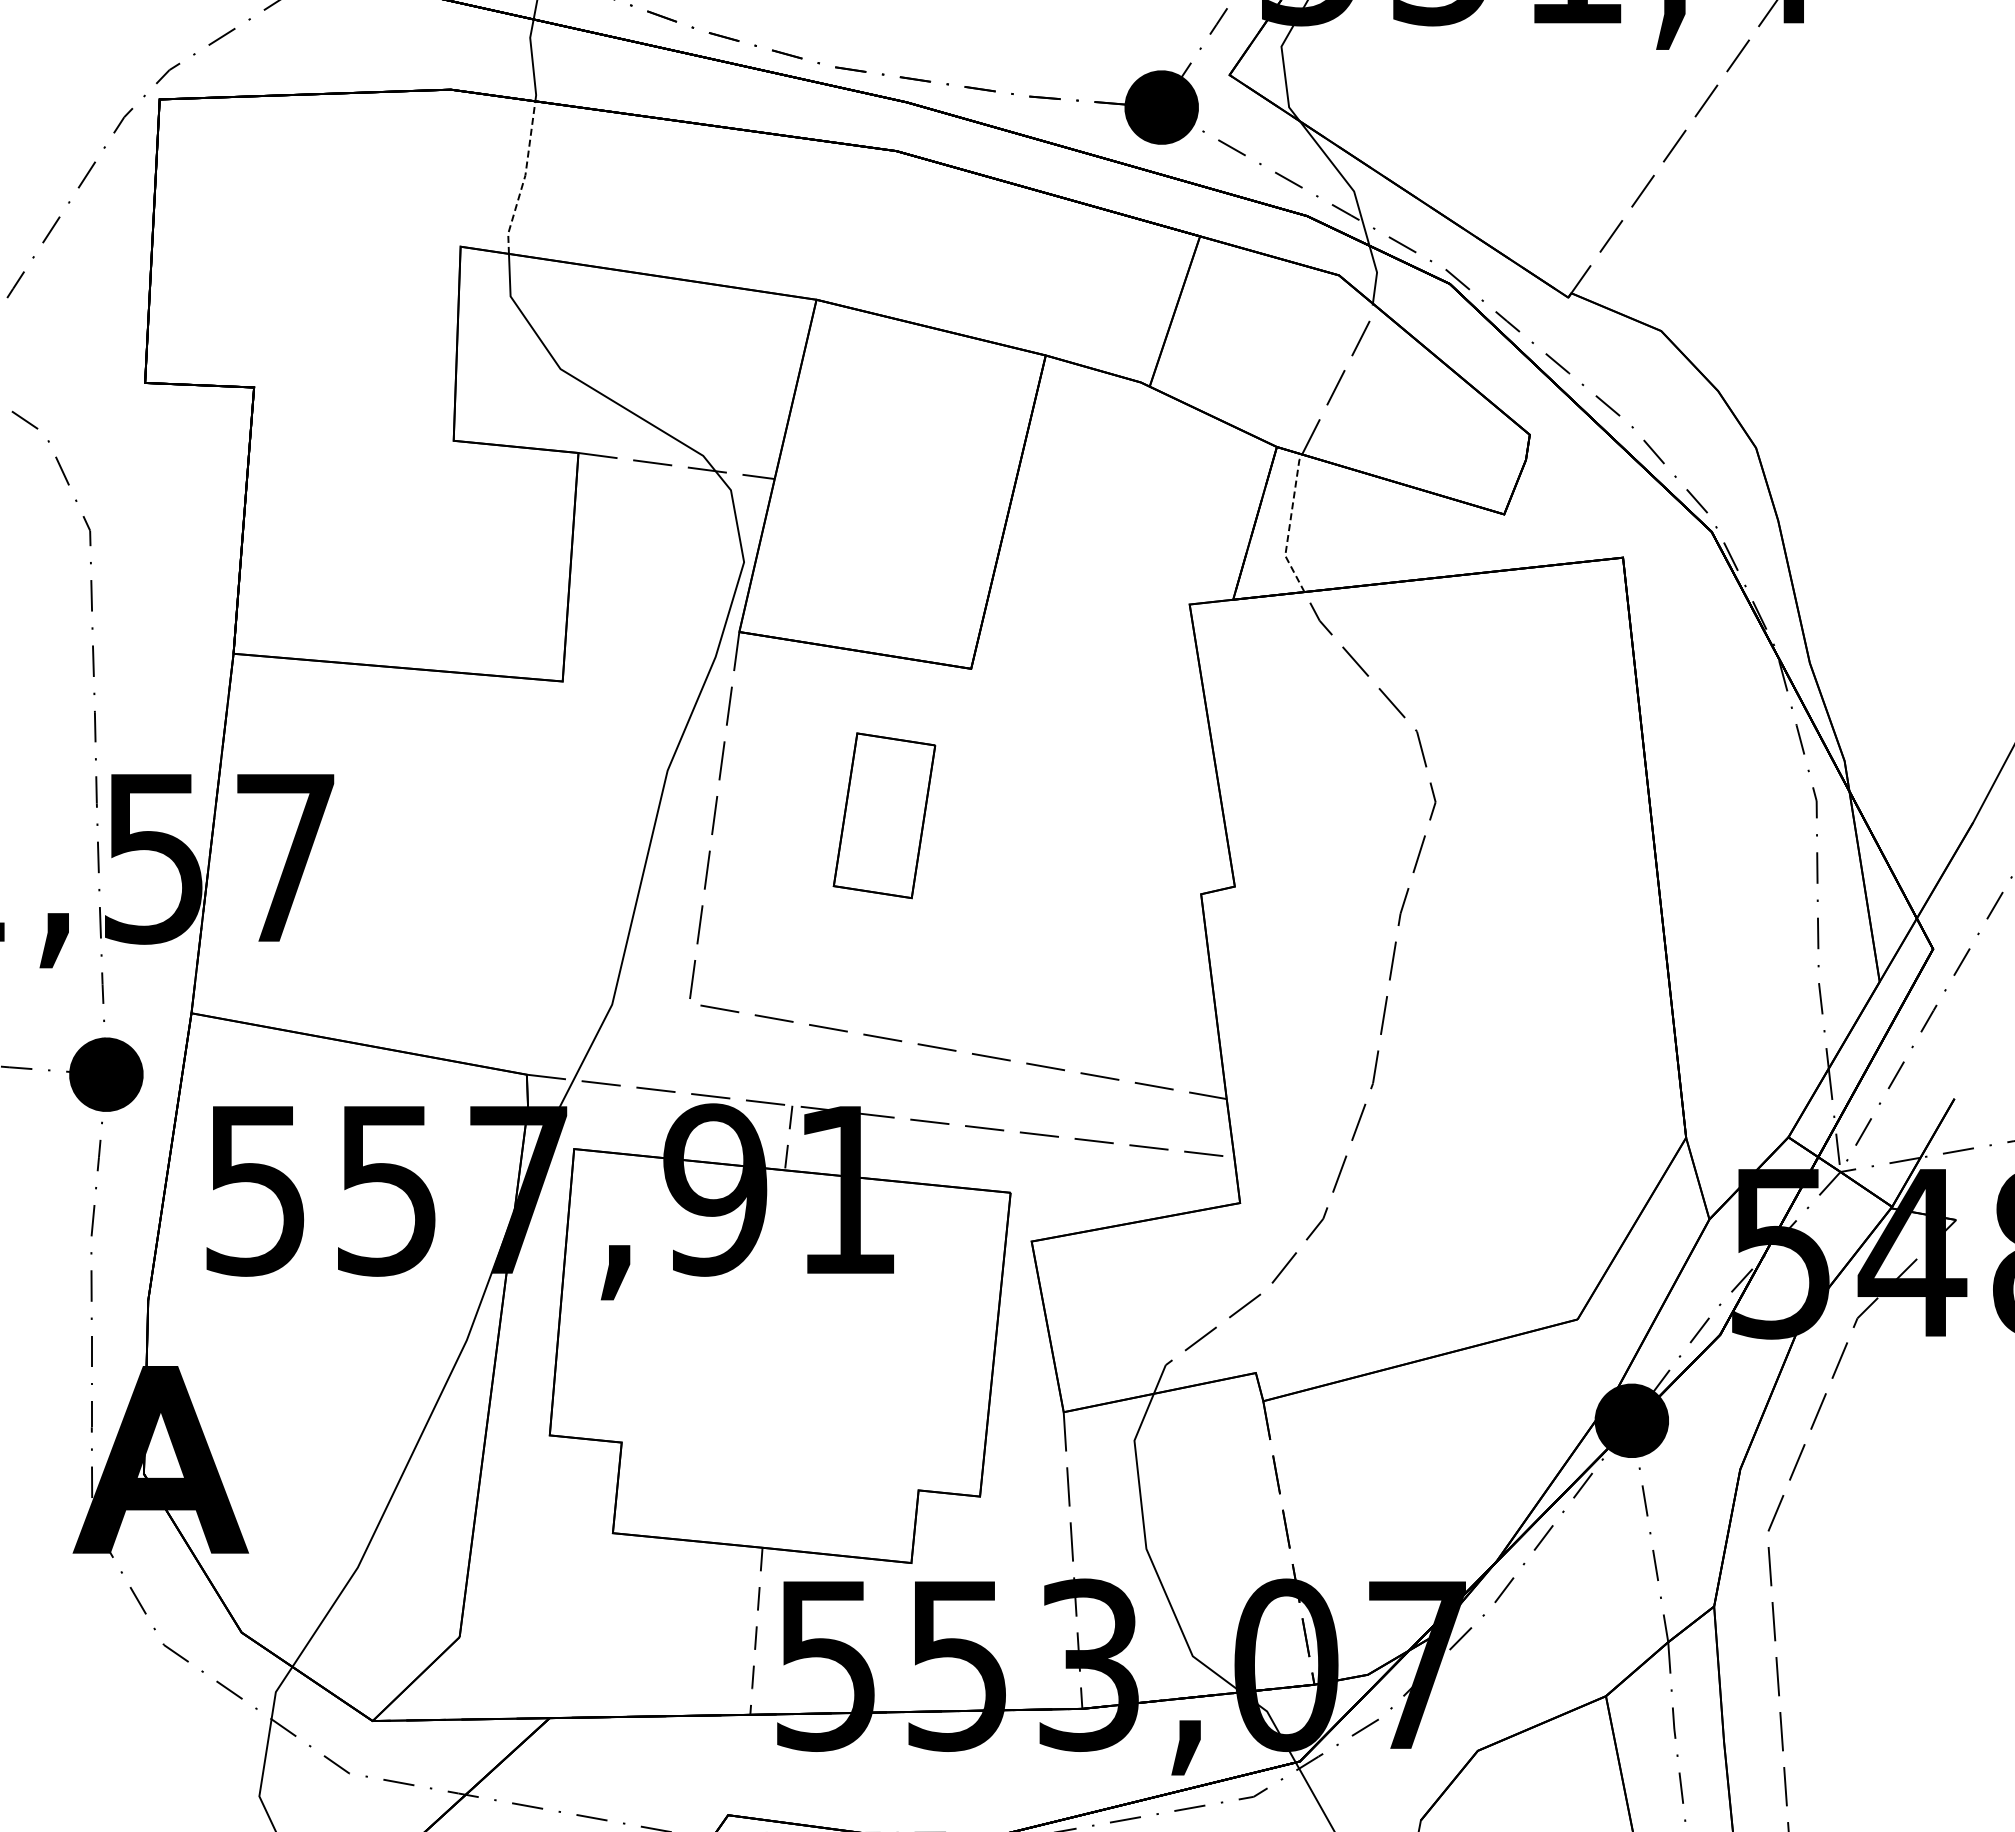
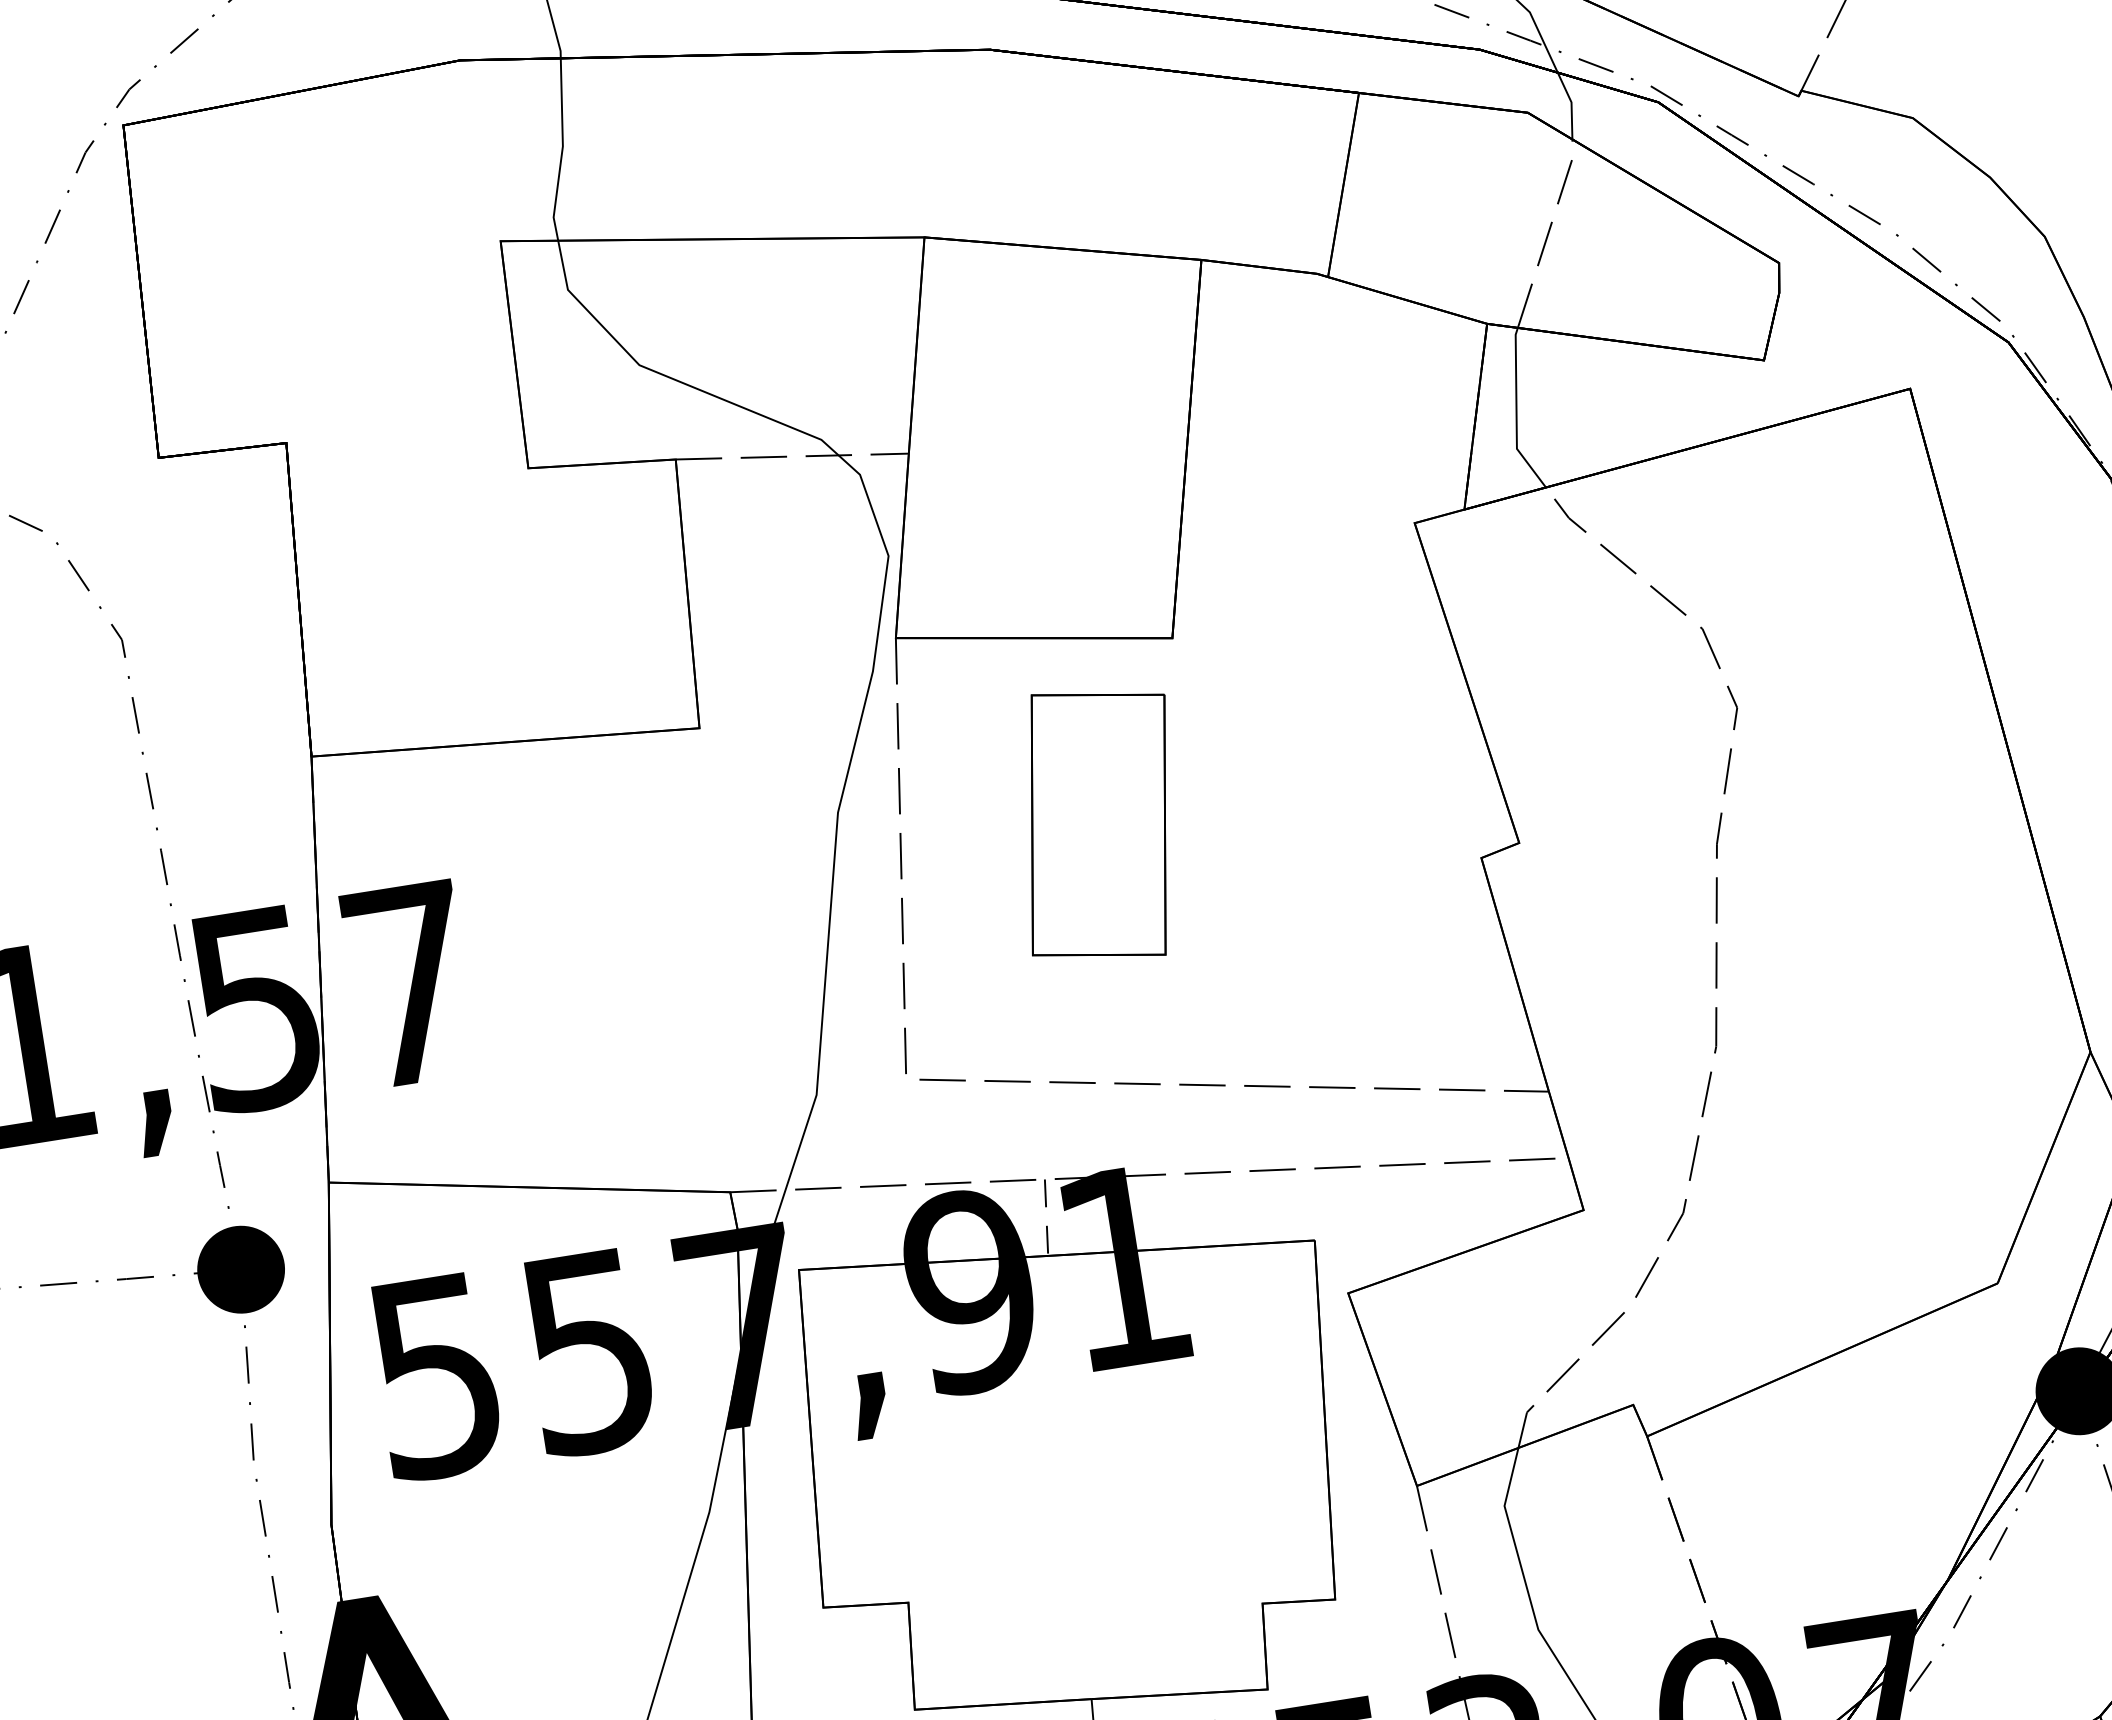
line: (524, 178) -> (562, 150), dashed -> solid
line: (1289, 525) -> (1516, 412), dashed -> solid
part: (884, 815) -> (1098, 824), size x1.43

